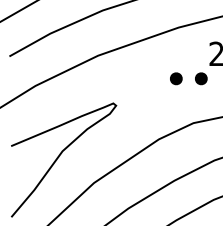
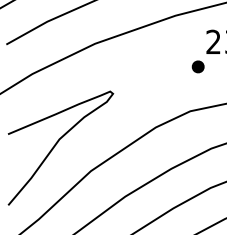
part: (175, 78) -> (172, 66), removed

